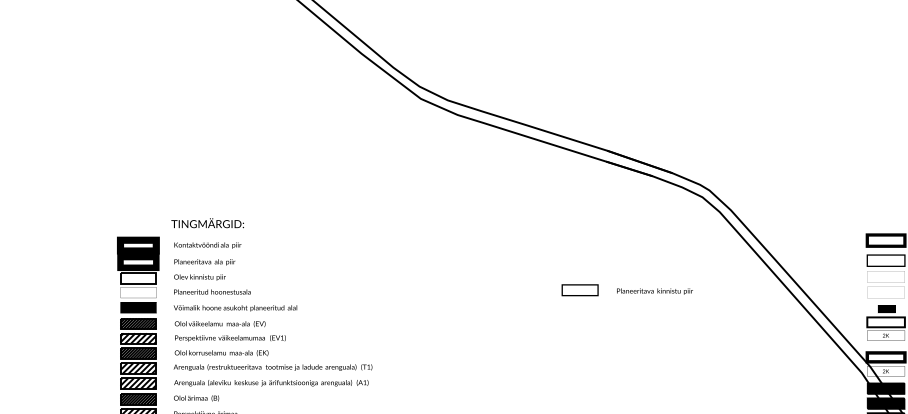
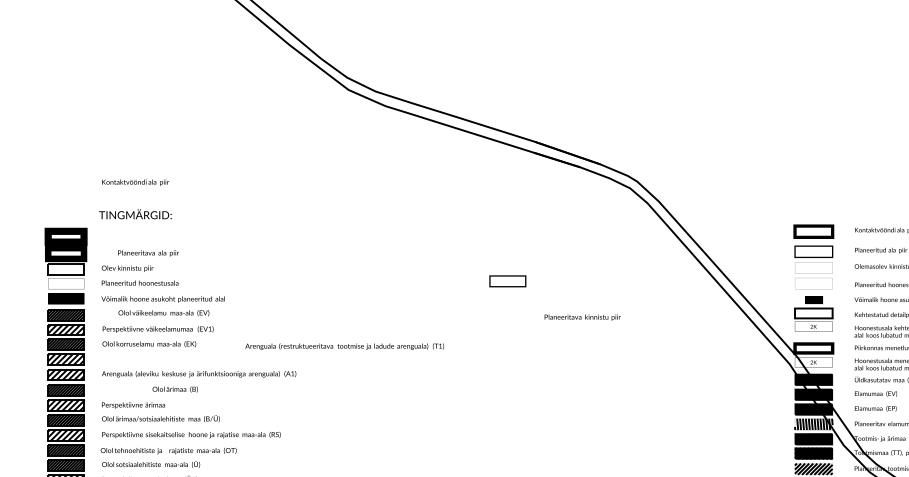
text: (207, 245) -> (135, 182), moved
text: (204, 262) -> (148, 253), moved
text: (654, 291) -> (582, 317), moved
text: (219, 324) -> (163, 313), moved
text: (272, 367) -> (344, 346), moved
text: (195, 398) -> (174, 389), moved

